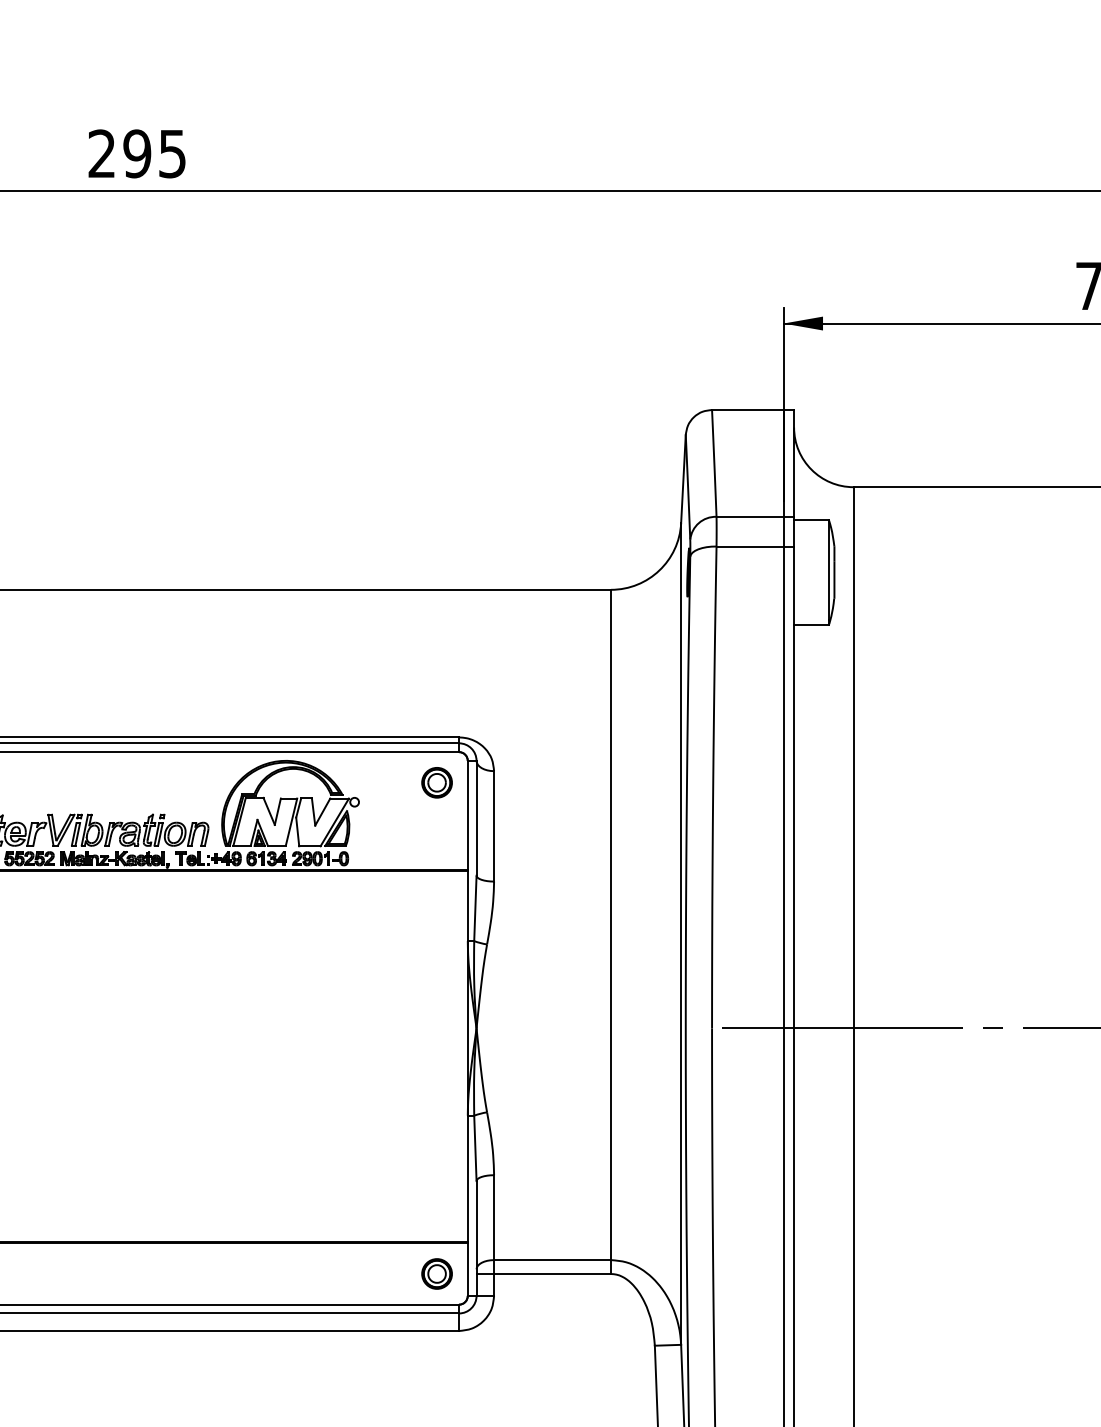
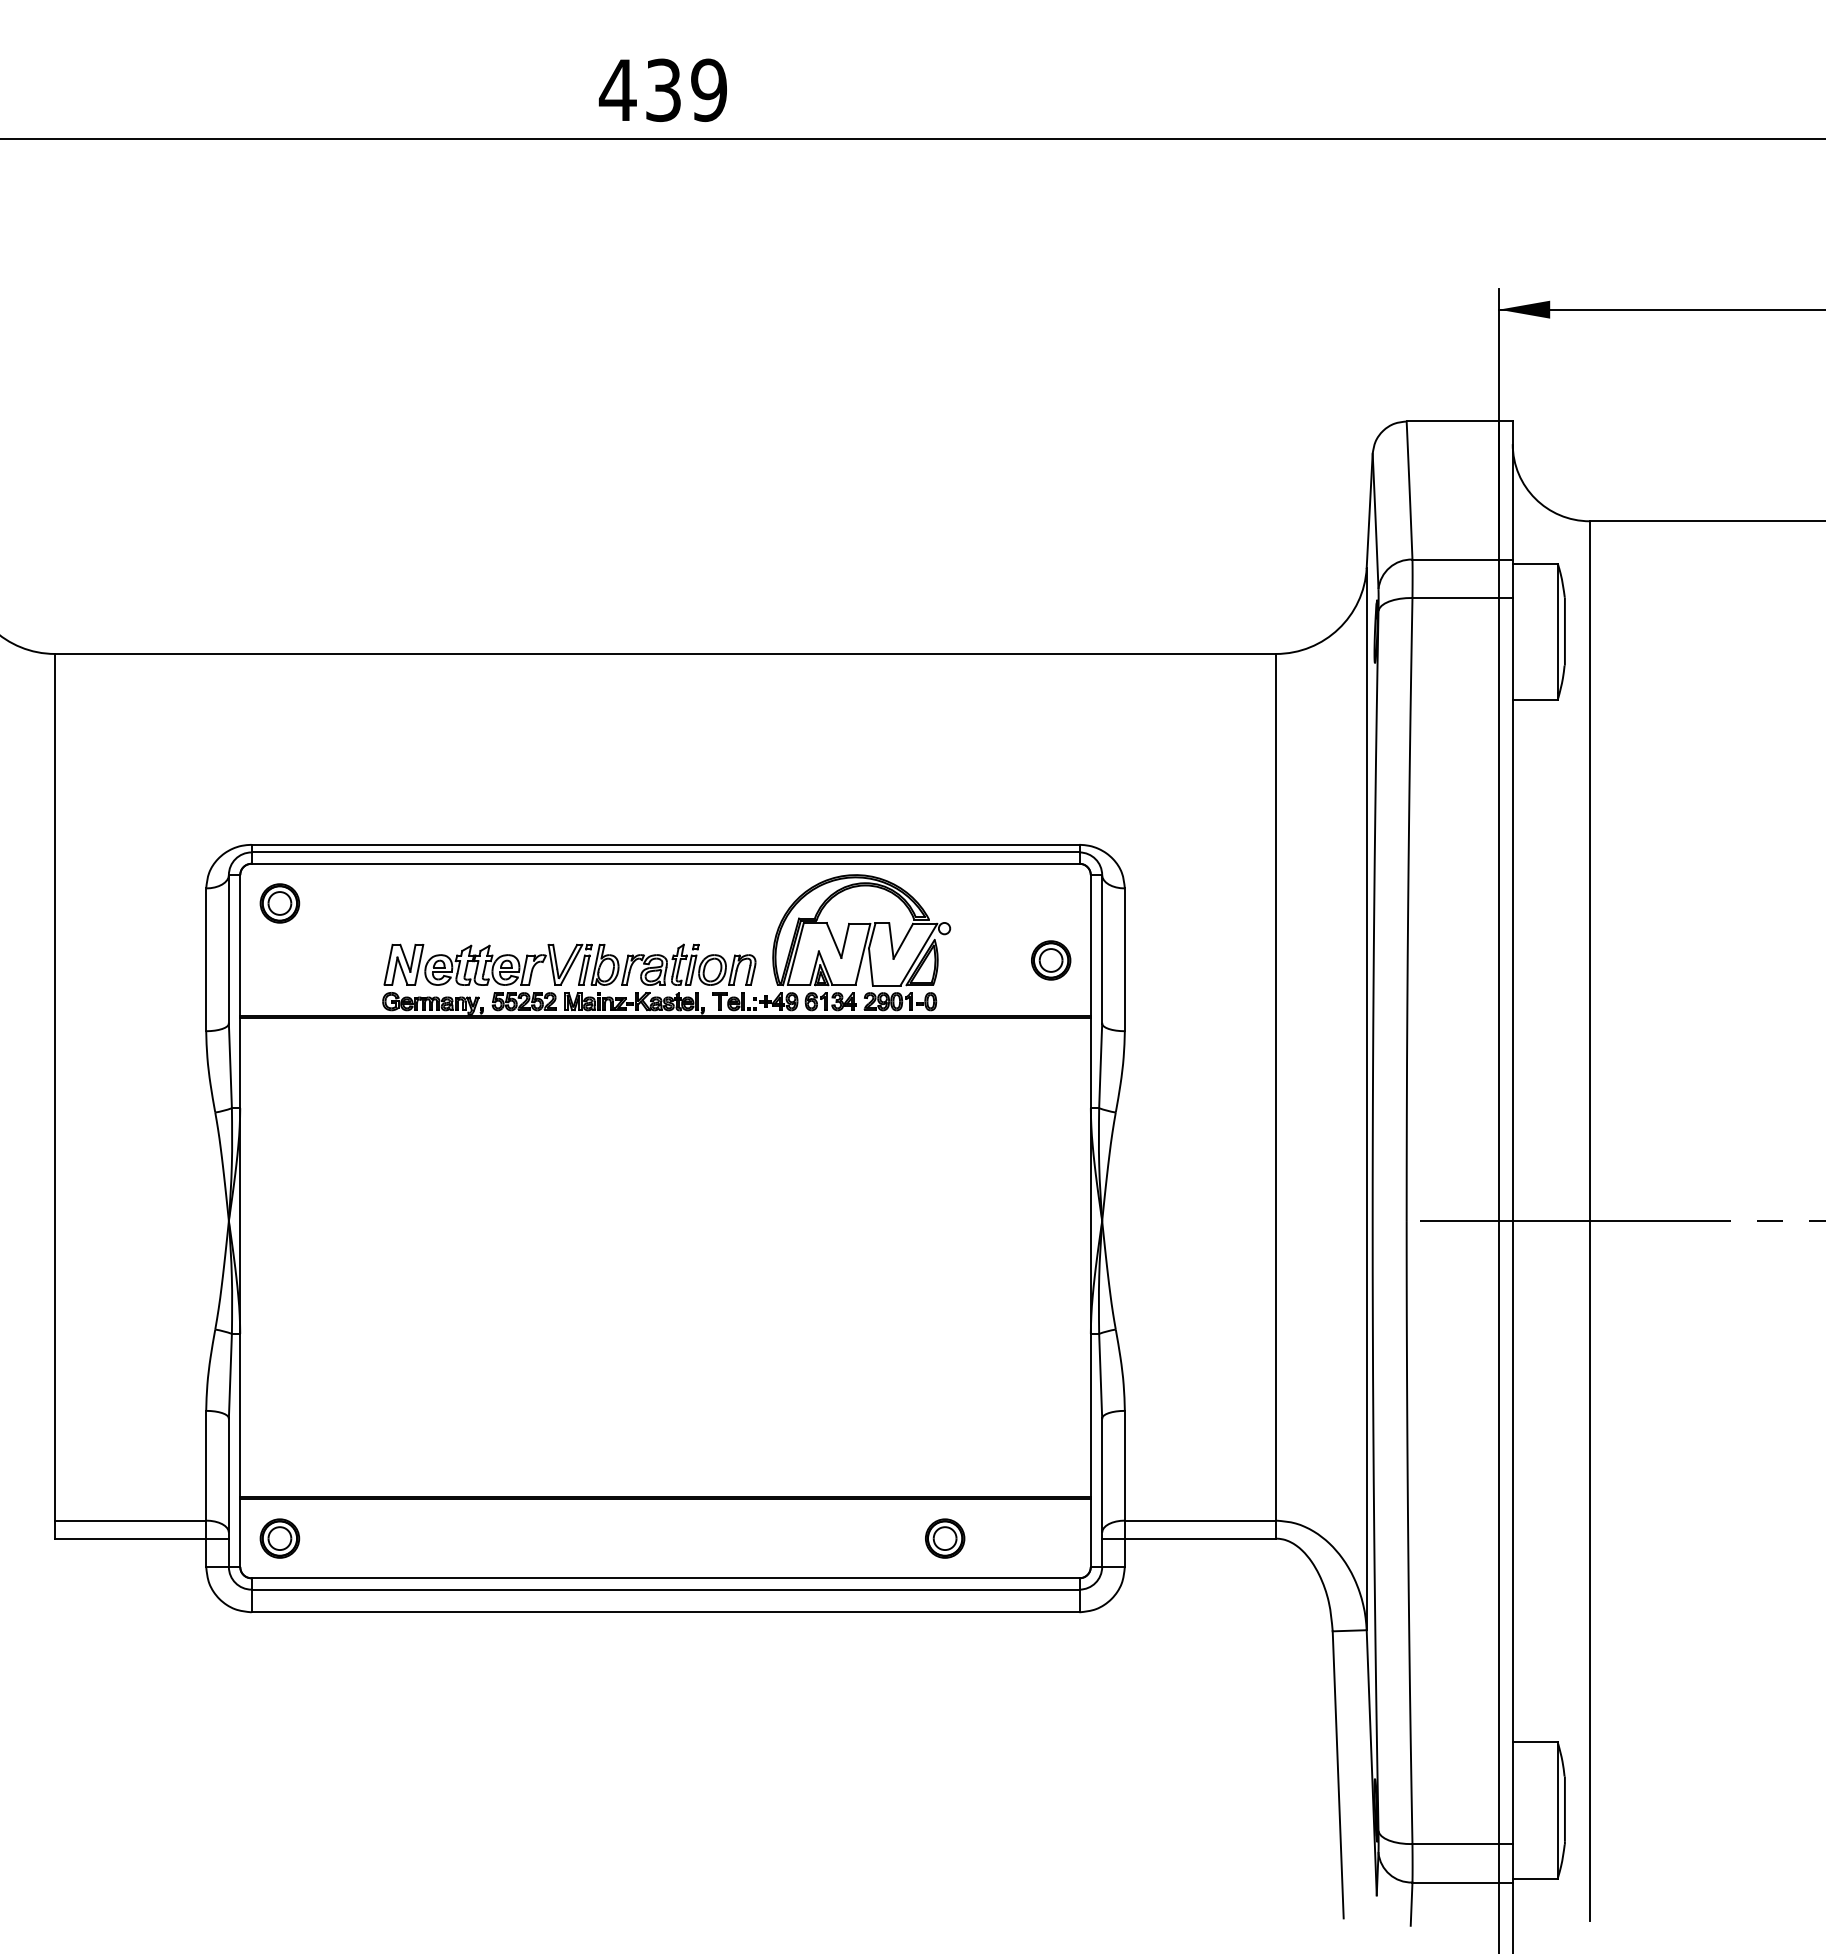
text: (136, 153) -> (662, 89), 295 -> 439
part: (437, 782) -> (1051, 960), moved
part: (437, 1273) -> (945, 1538), moved

